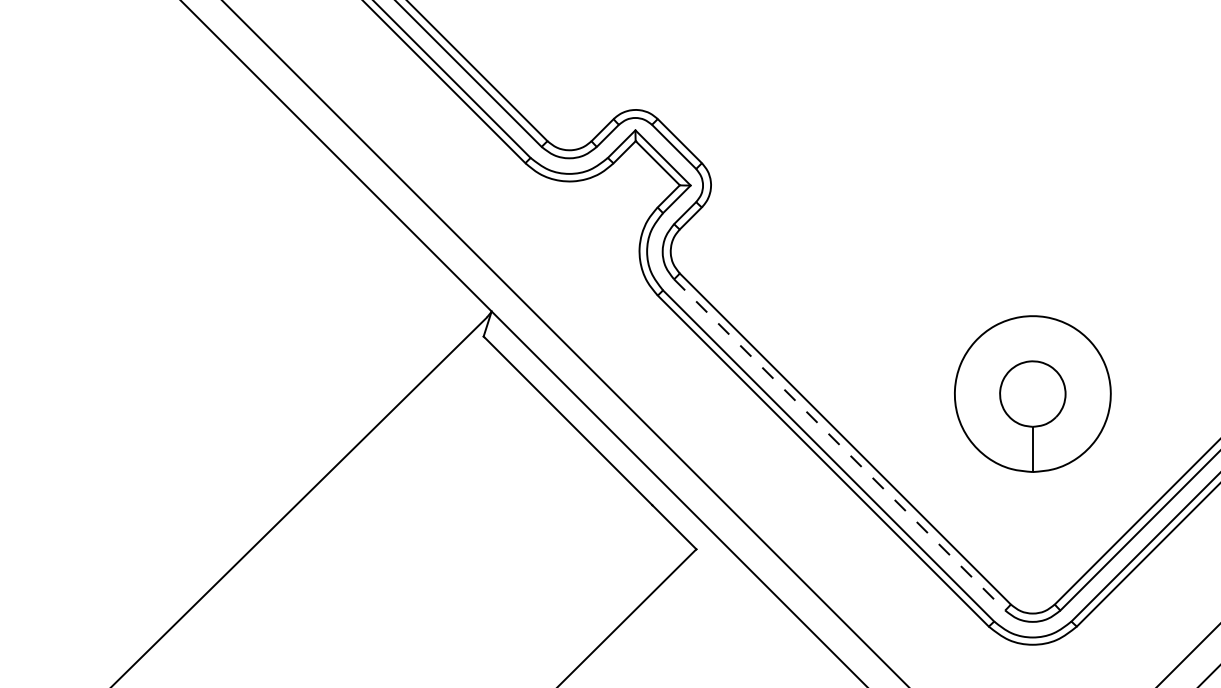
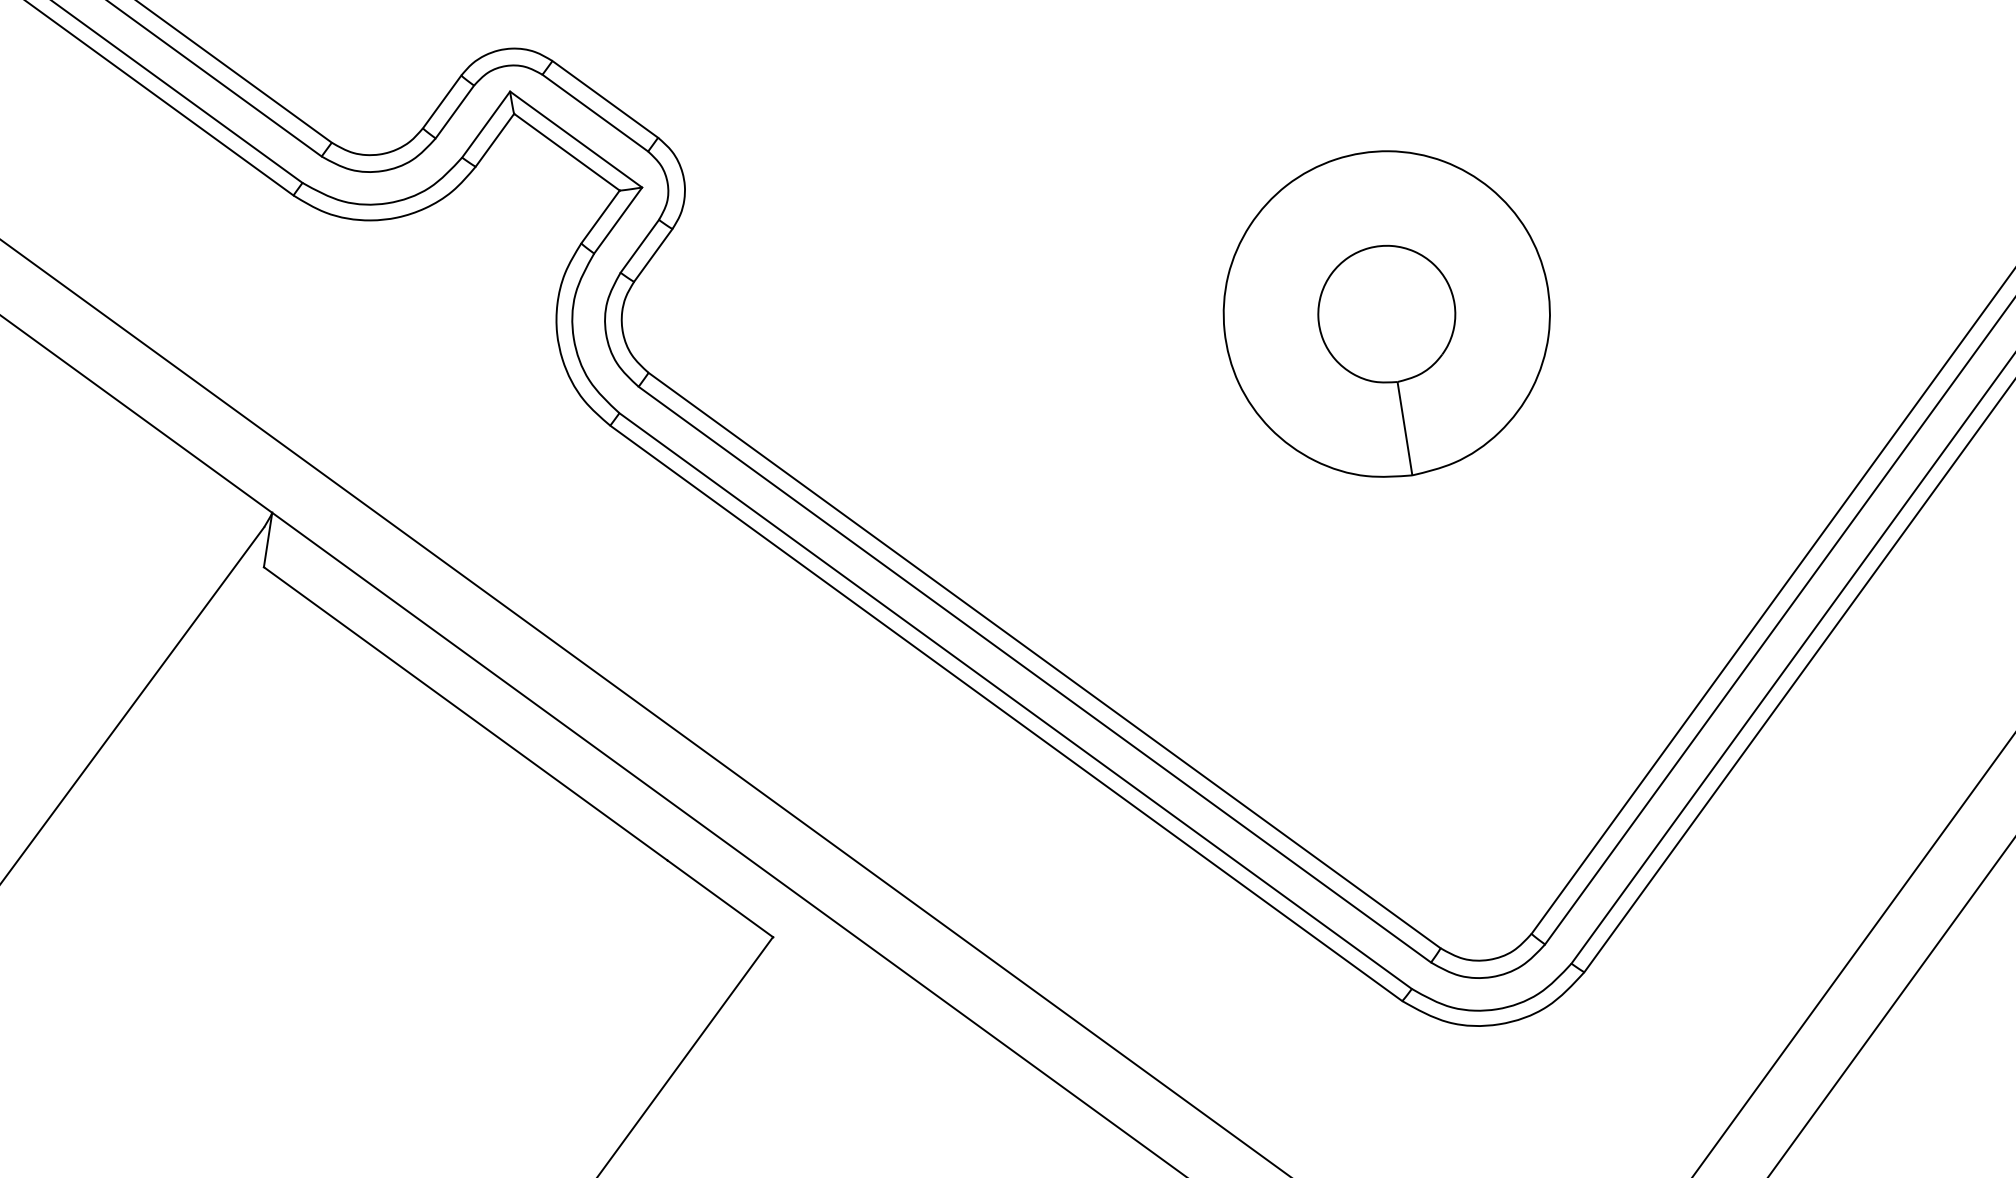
part: (1032, 393) -> (1385, 313), moved
line: (840, 445) -> (1036, 675), dashed -> solid

